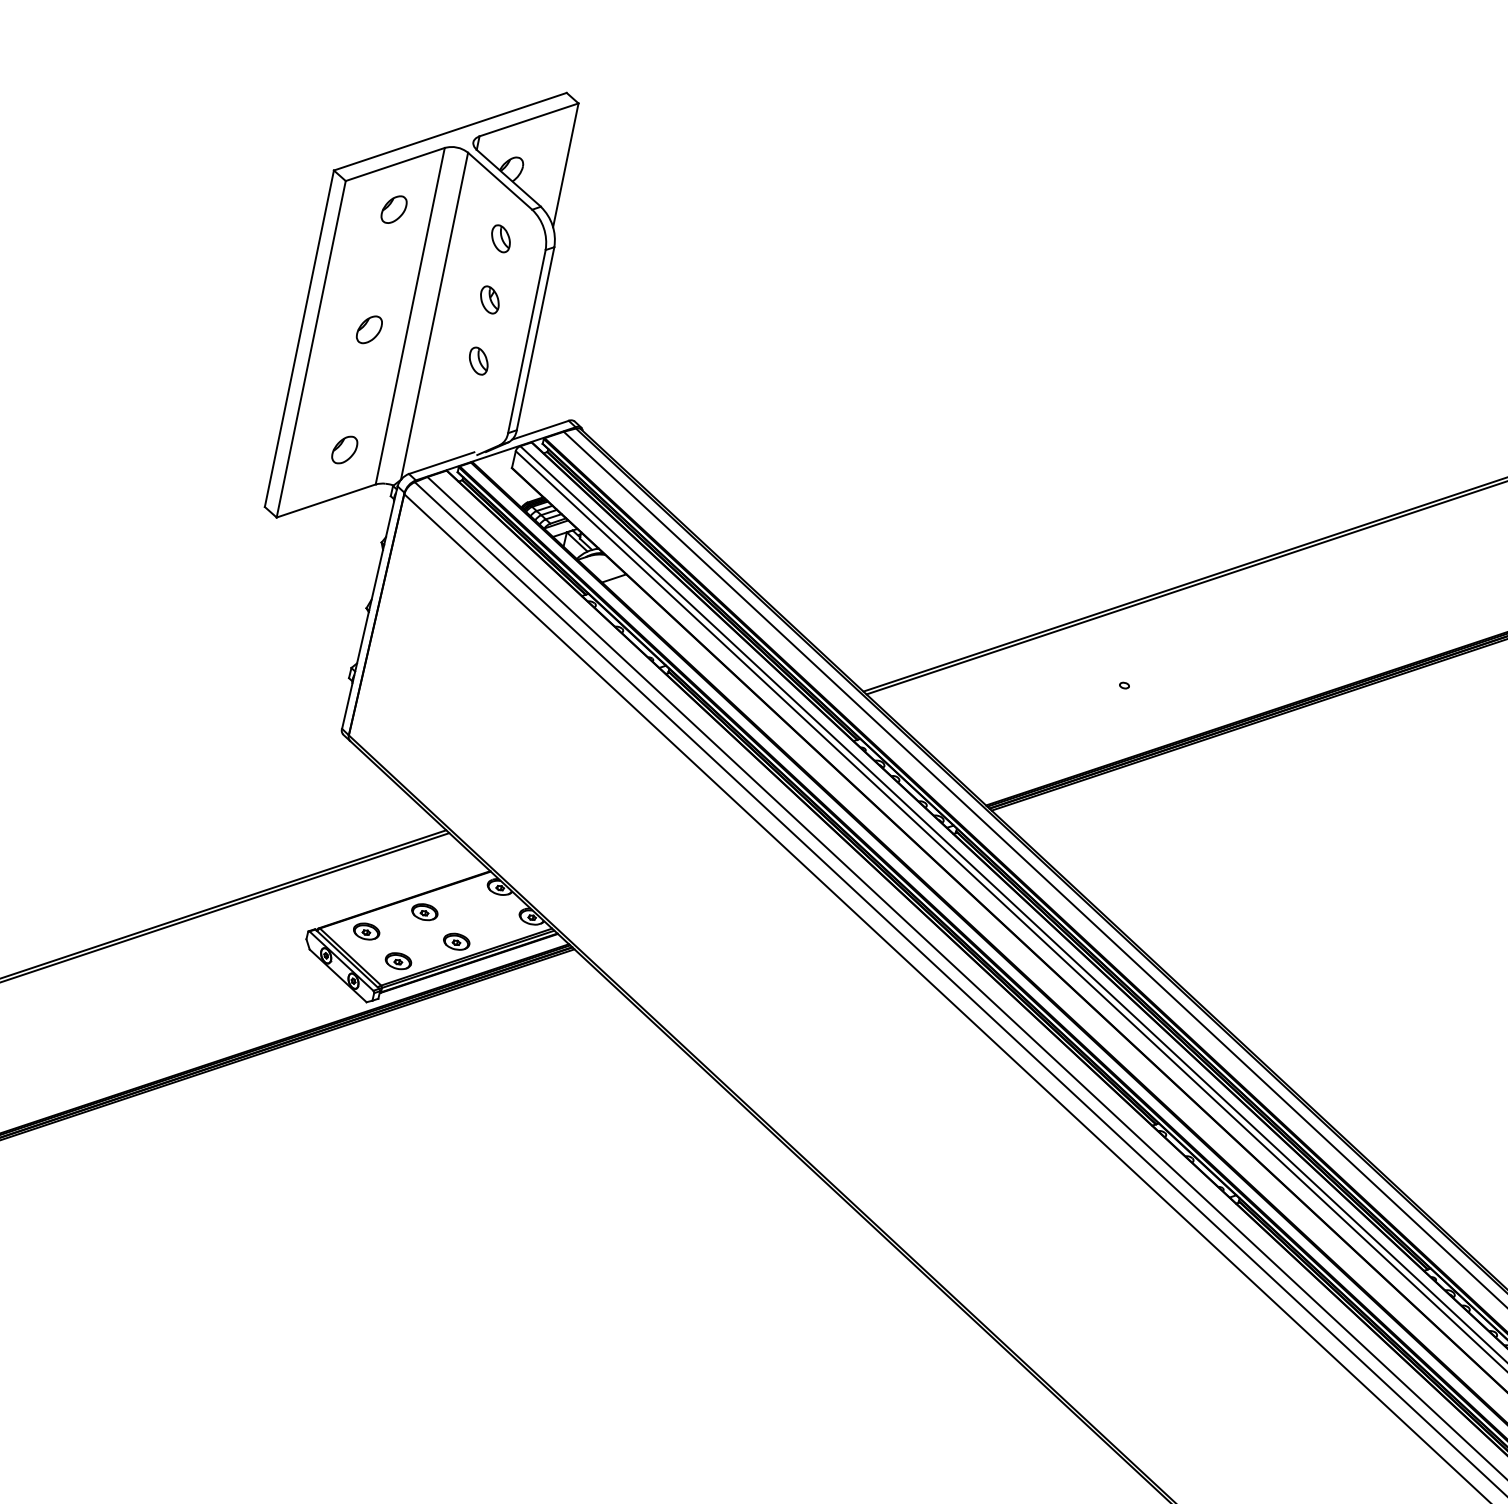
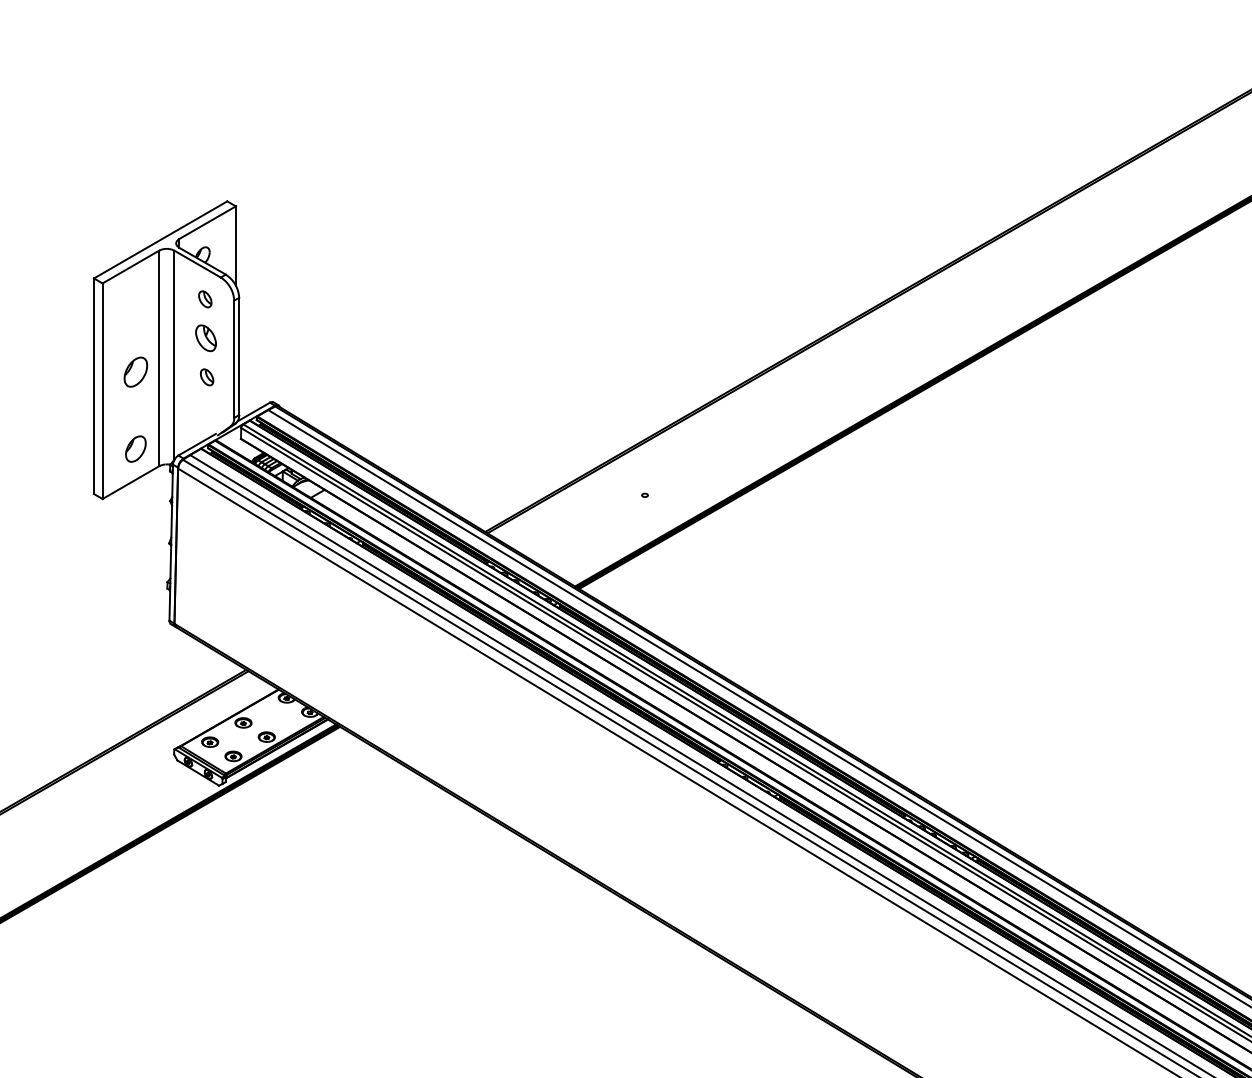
part: (393, 208) -> (135, 294), removed
part: (490, 300) -> (206, 338), size x1.6
part: (368, 329) -> (135, 371), size x1.6
part: (344, 449) -> (135, 448), size x1.4

